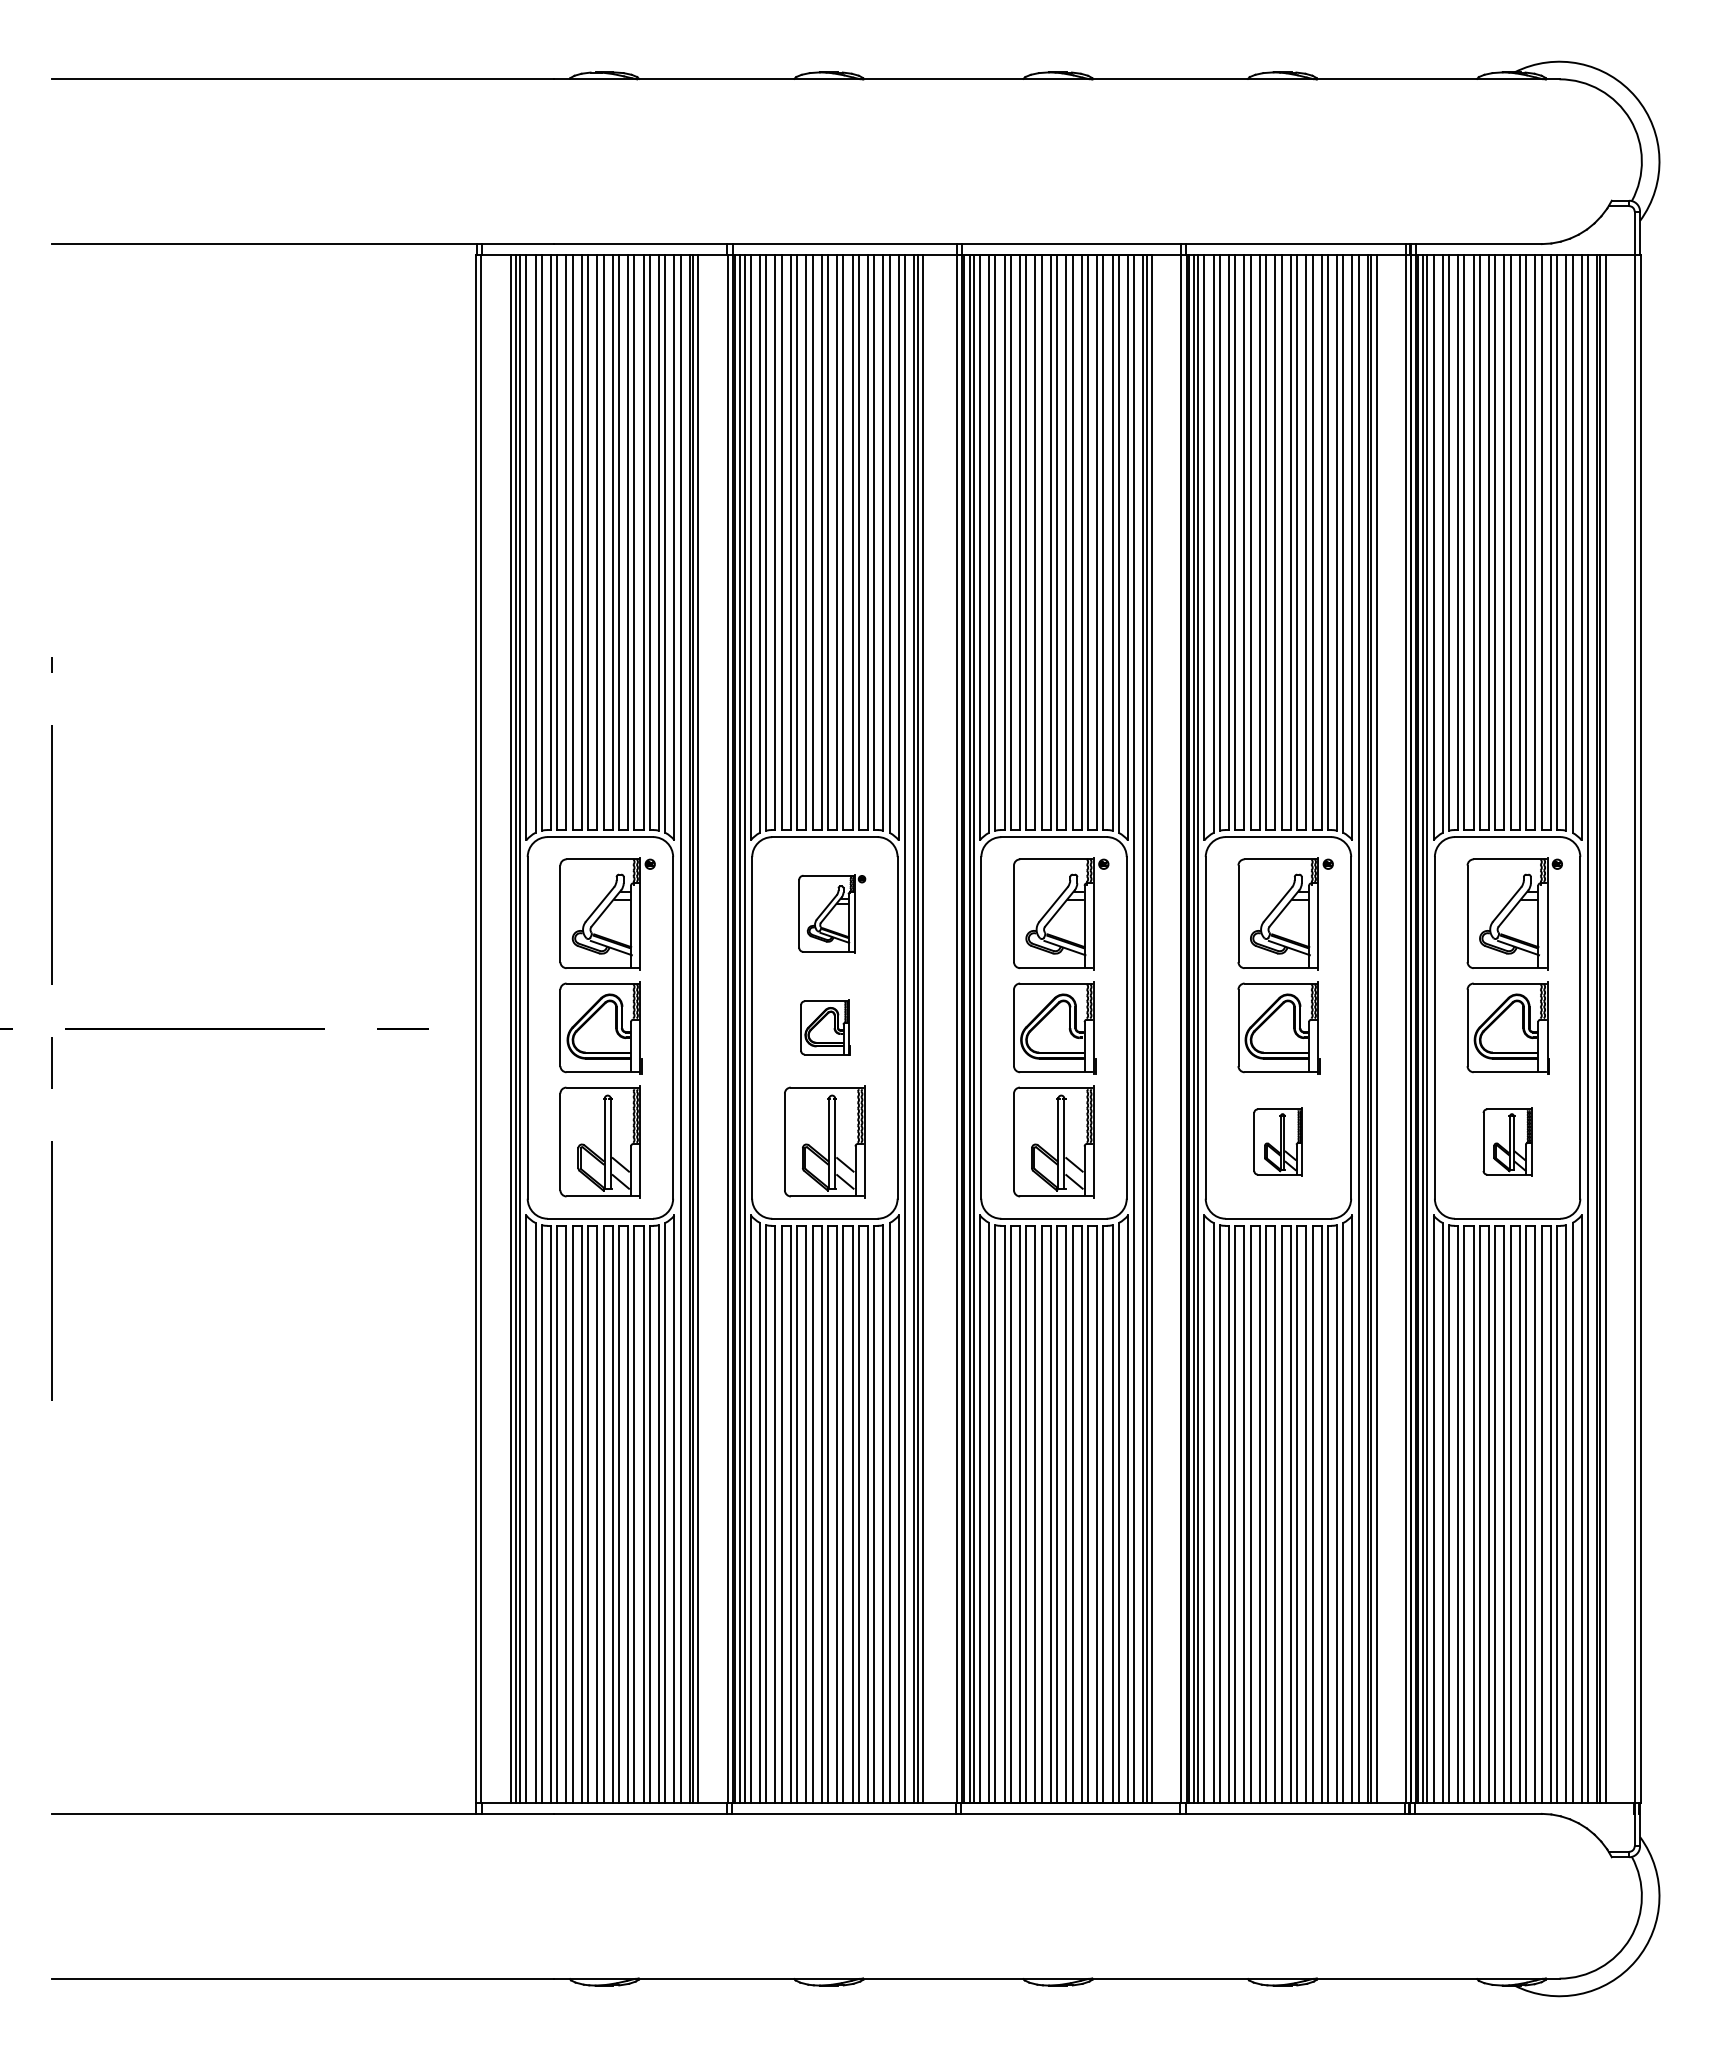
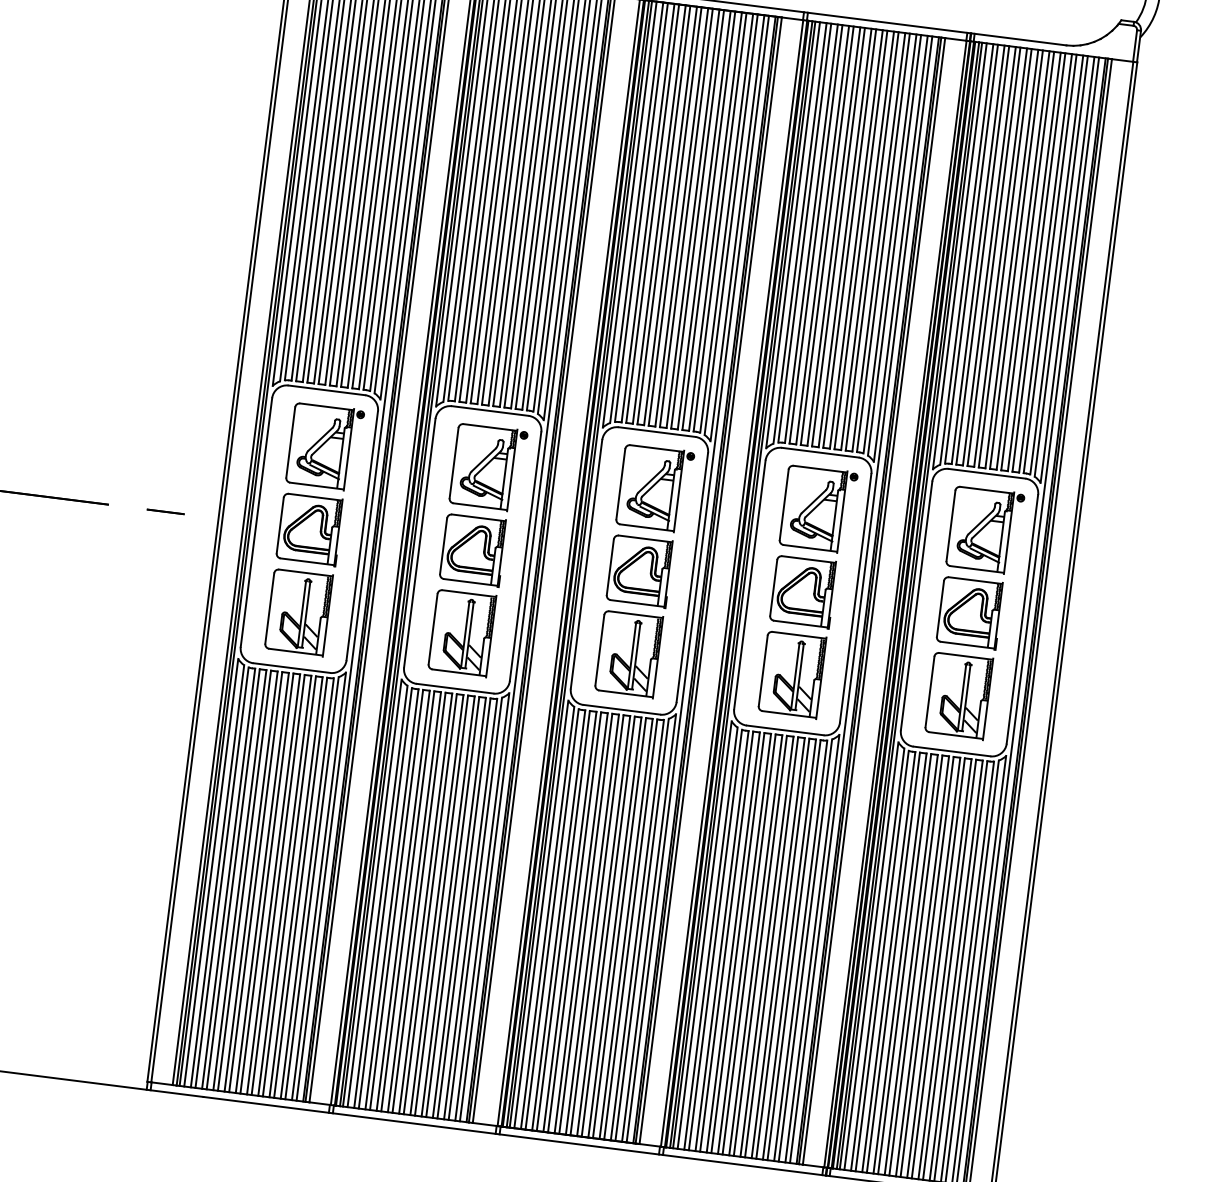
part: (832, 913) -> (488, 467), size x1.43
part: (825, 1027) -> (473, 549), size x1.67
part: (1277, 1141) -> (791, 674), size x1.67
part: (1507, 1141) -> (959, 695), size x1.67

